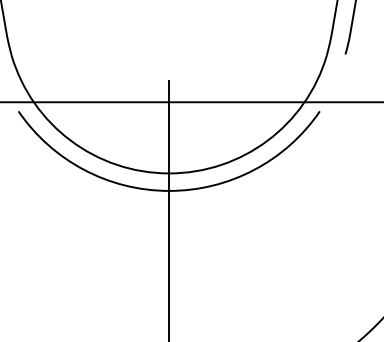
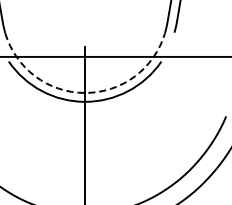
arc: (169, 172) -> (85, 92), solid -> dashed

